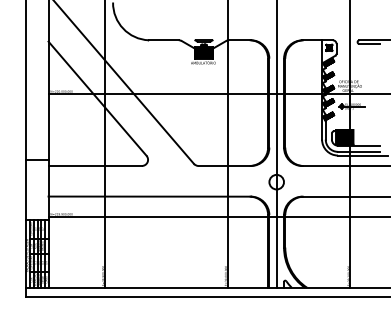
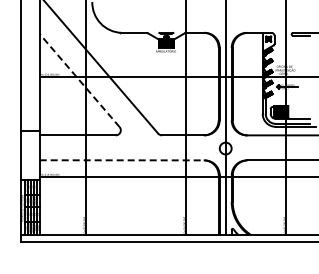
line: (97, 98) -> (79, 80), solid -> dashed
line: (150, 196) -> (122, 160), solid -> dashed

